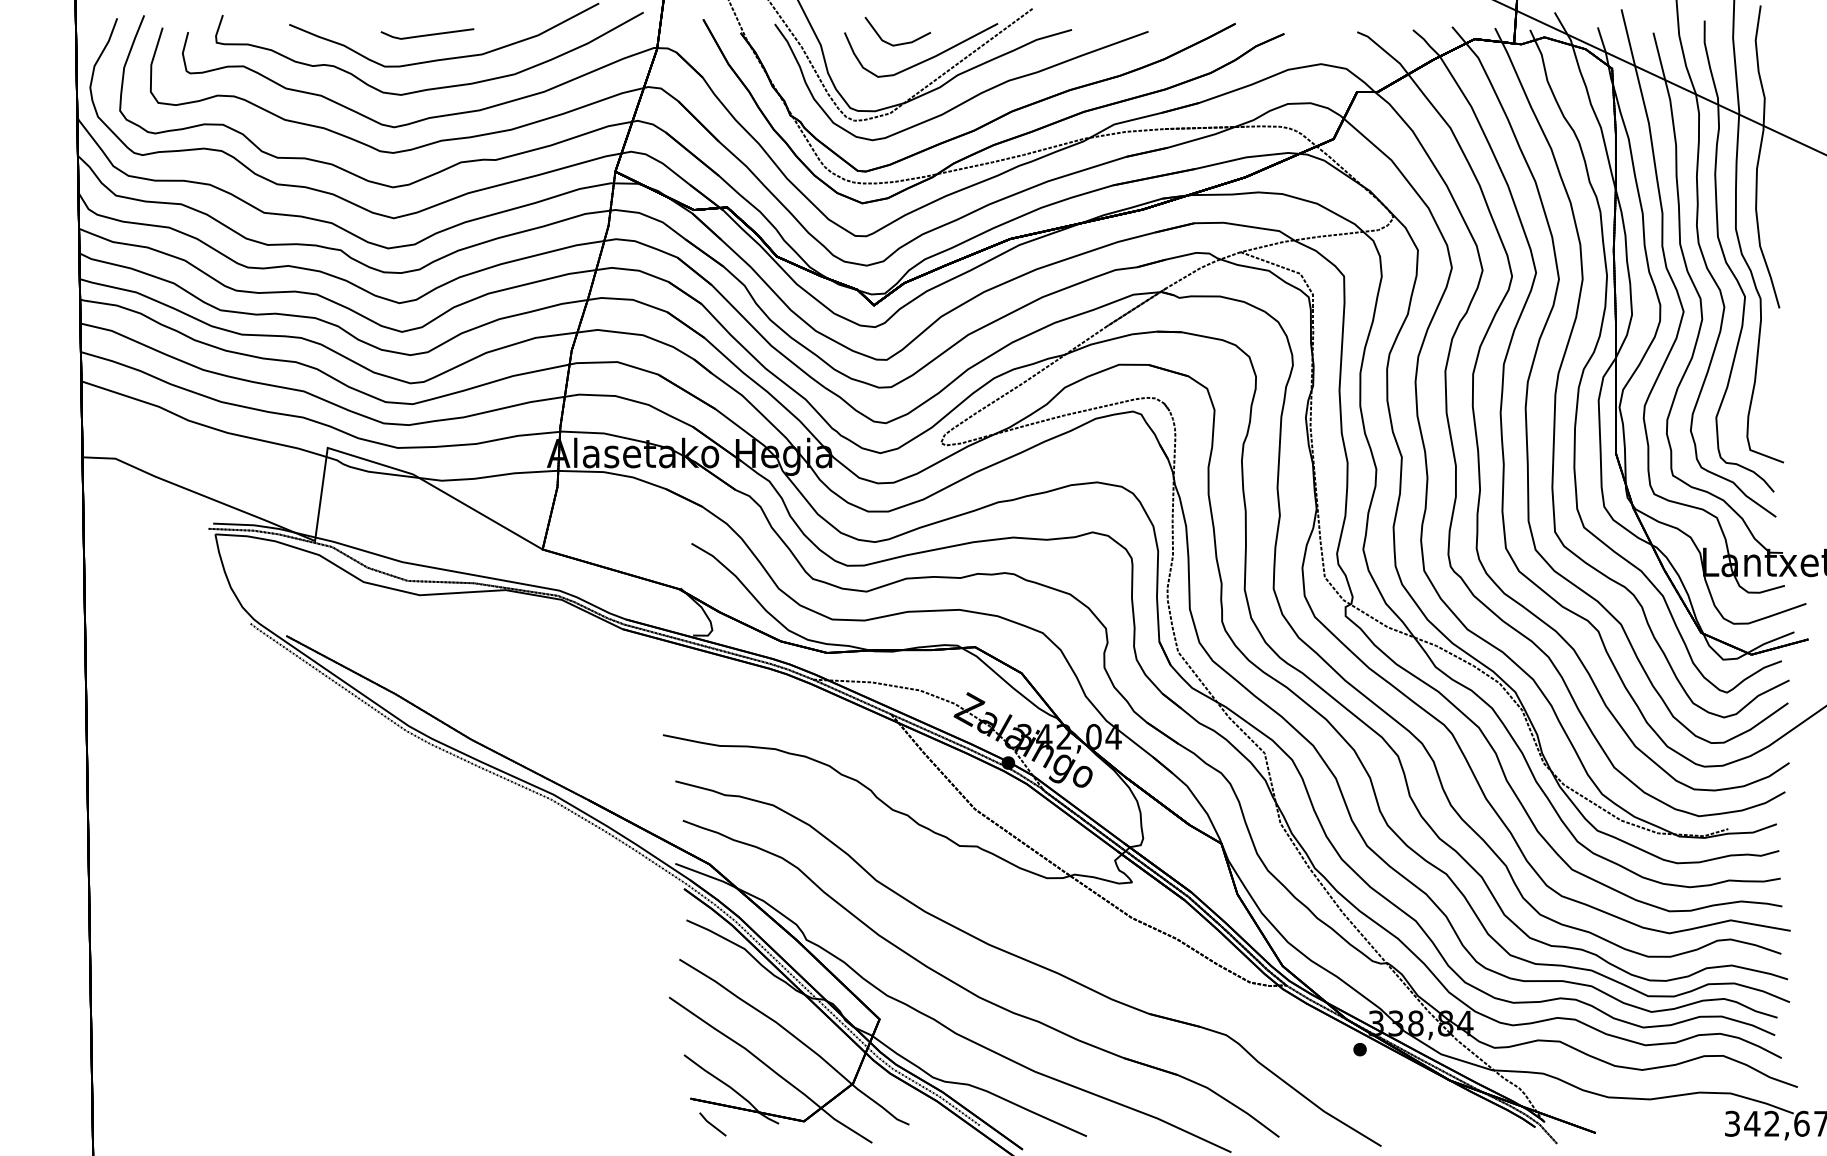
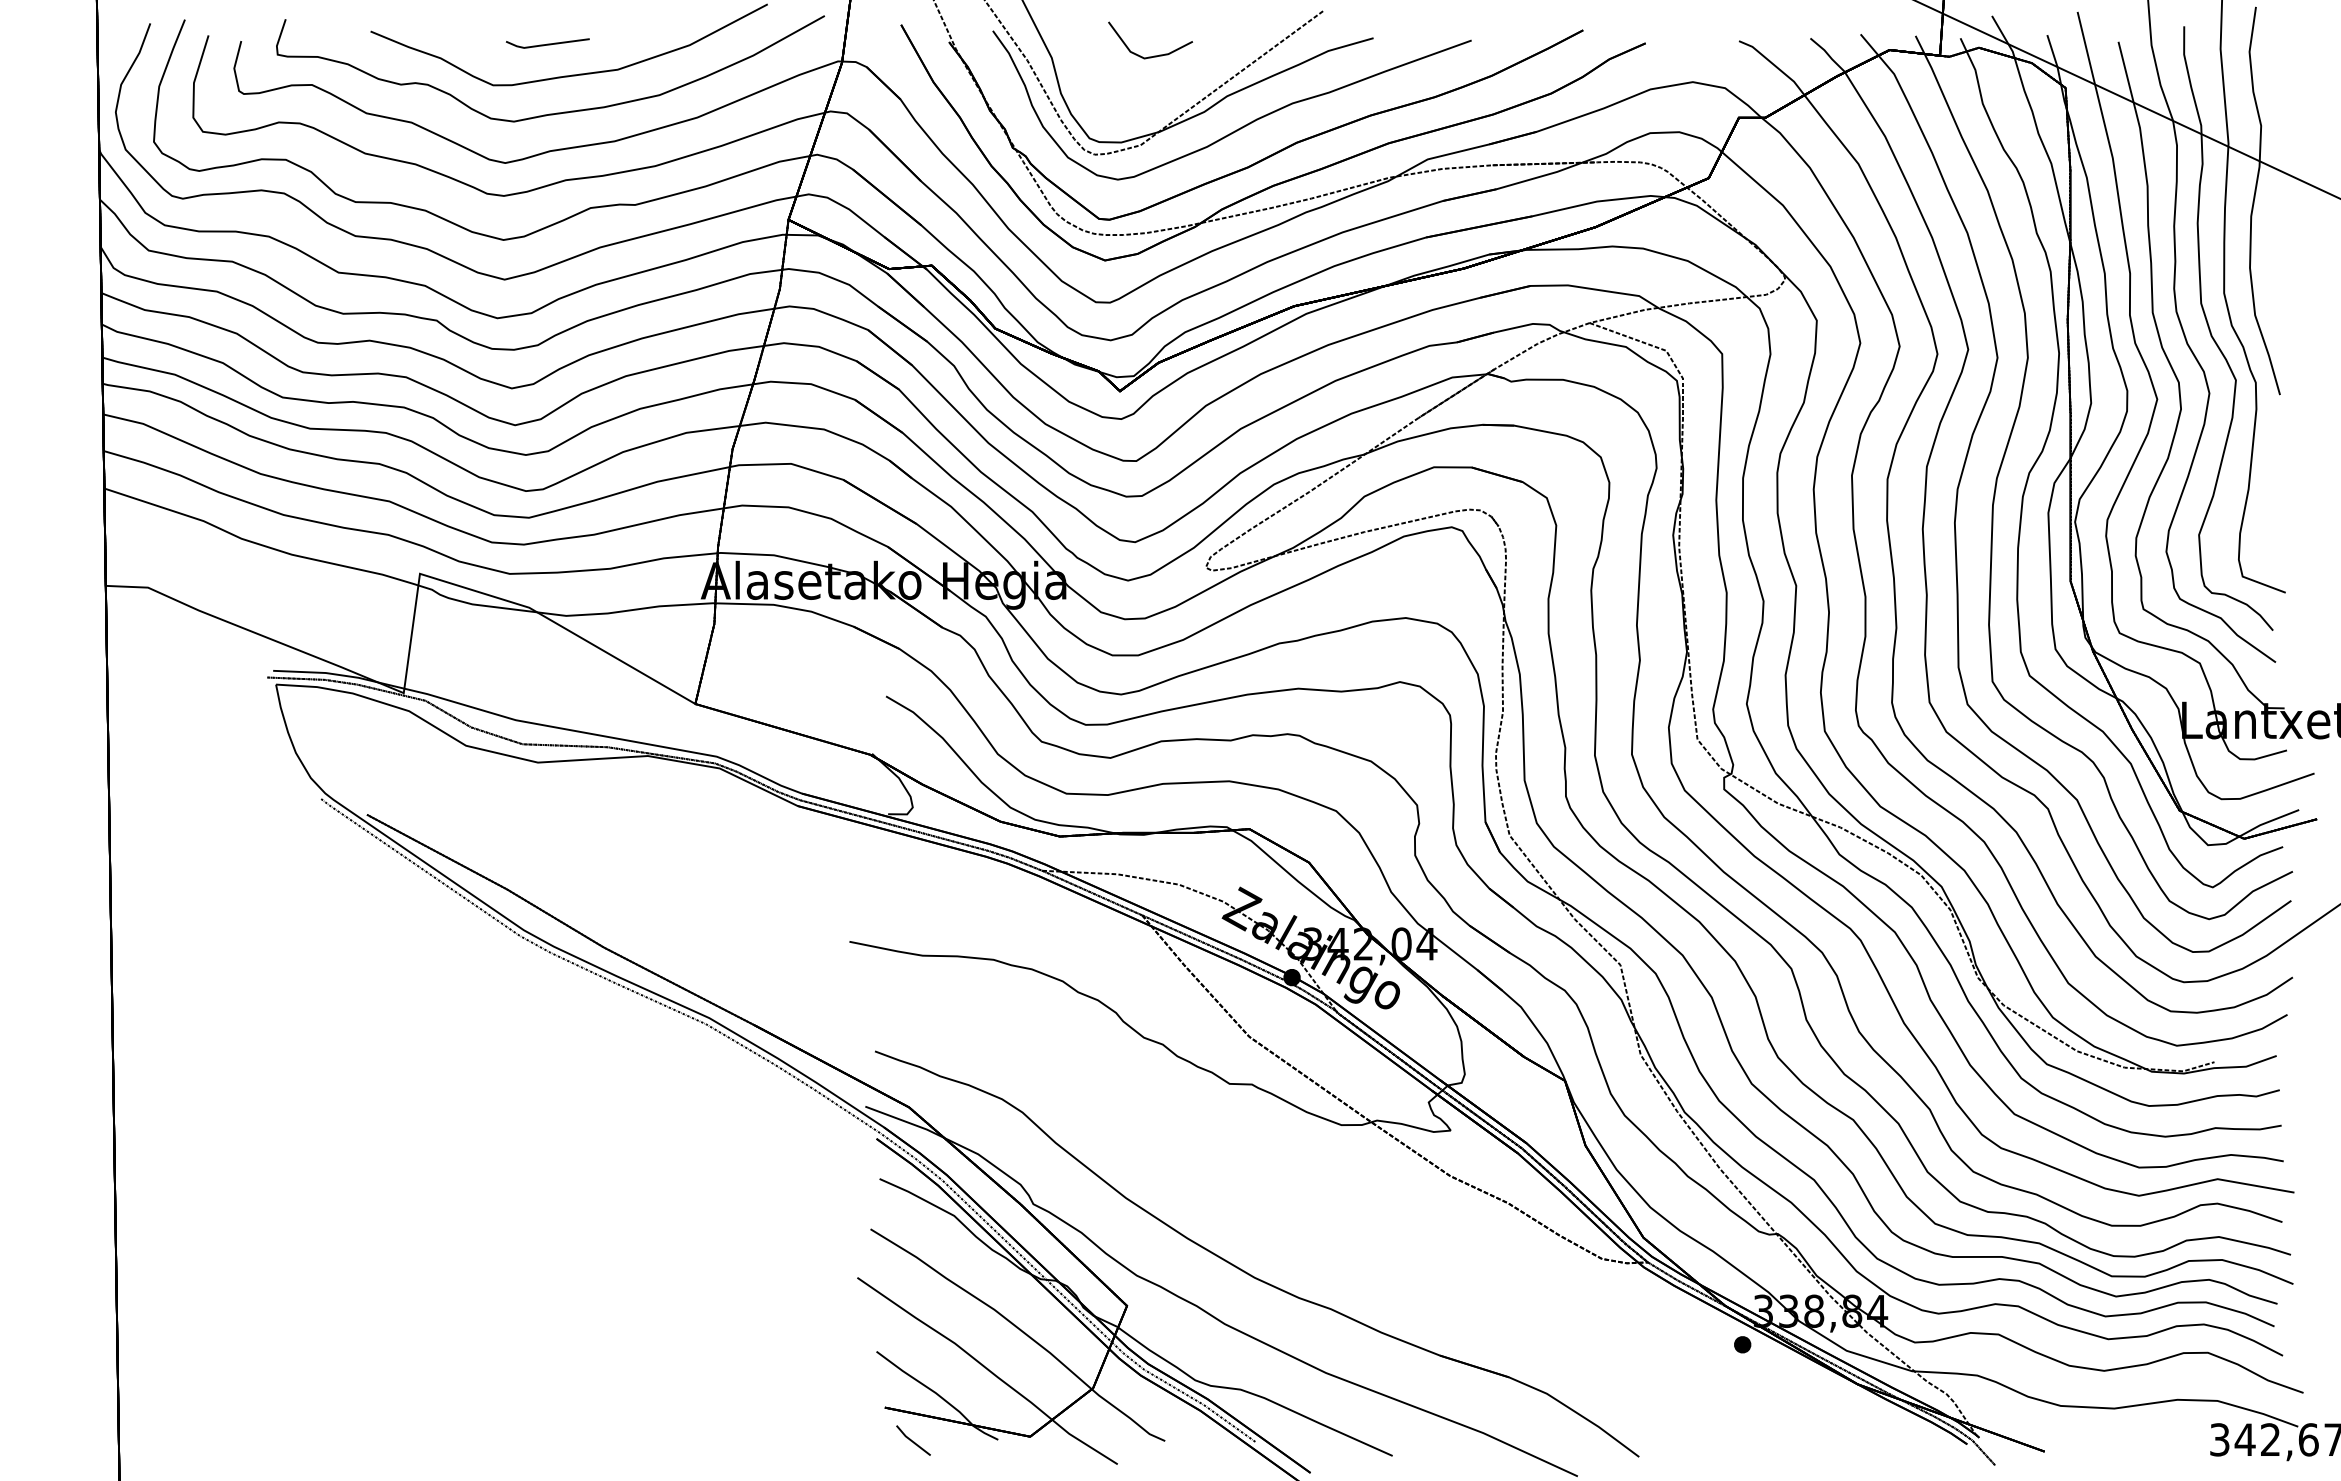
part: (427, 33) -> (547, 43), size x0.7
part: (925, 59) -> (1186, 76), removed
part: (1028, 963) -> (1317, 1234), removed

